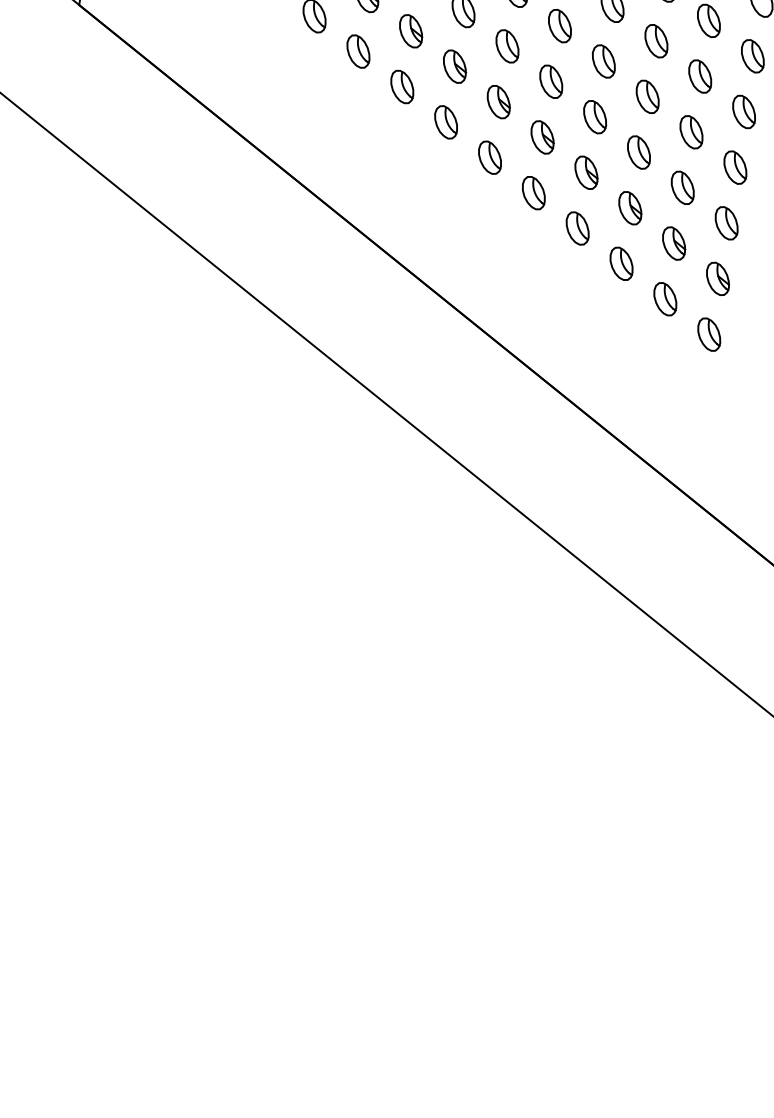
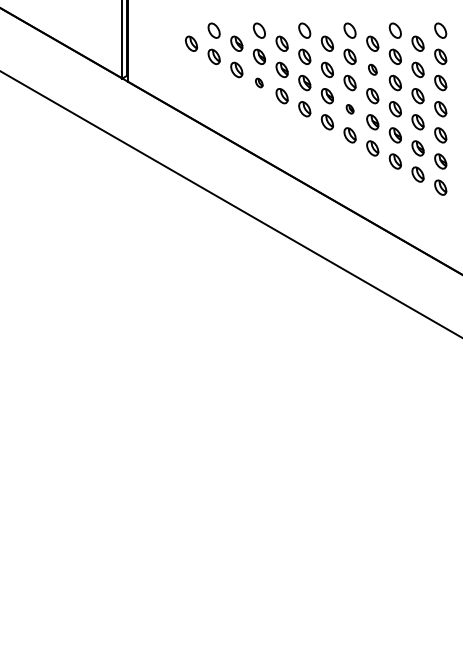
part: (356, 50) -> (258, 82), size x0.6
part: (603, 60) -> (372, 69), size x0.7
part: (541, 137) -> (349, 109), size x0.6

